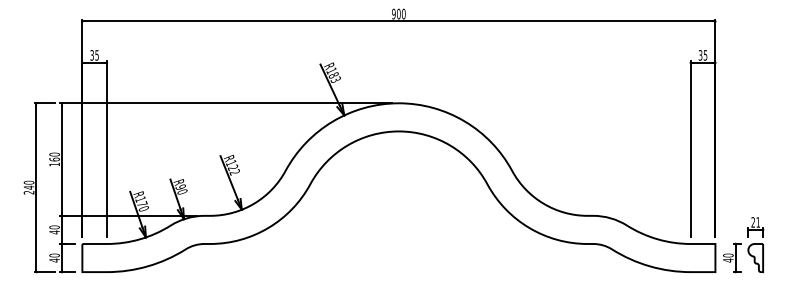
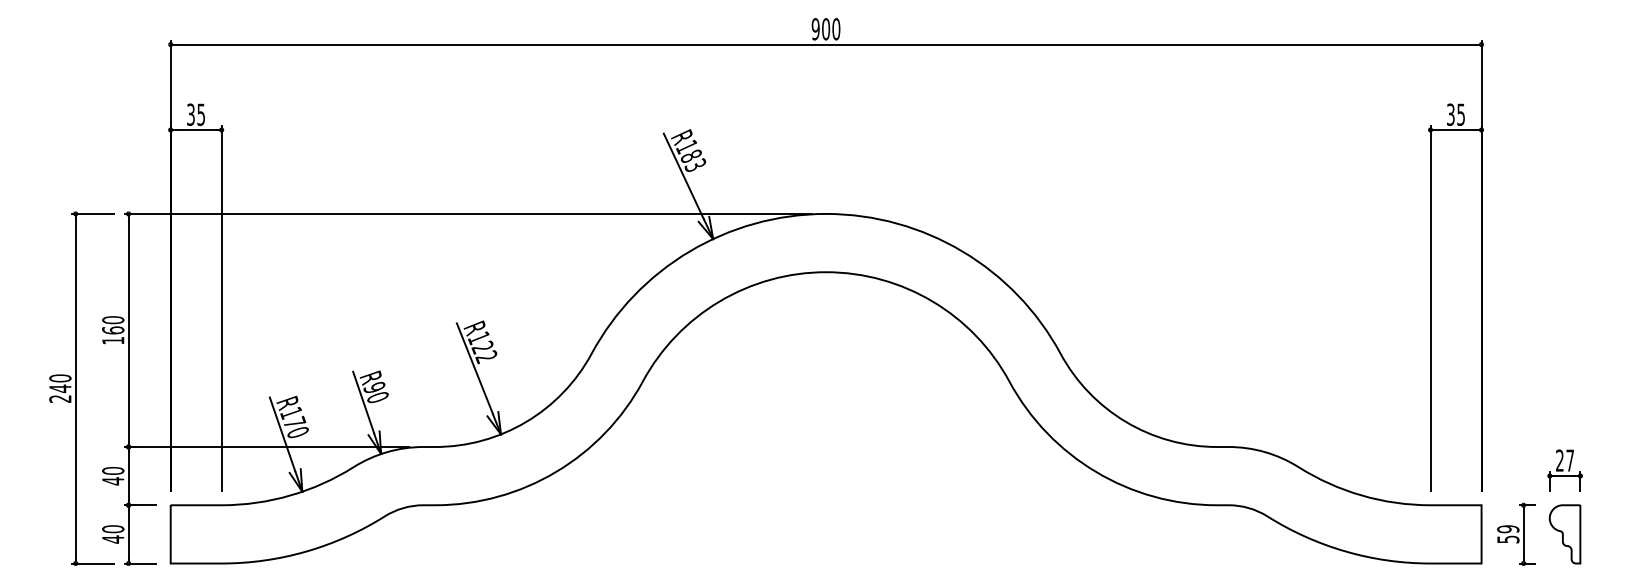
text: (757, 222) -> (1568, 460), 21 -> 27
text: (728, 258) -> (1508, 535), 40 -> 59

